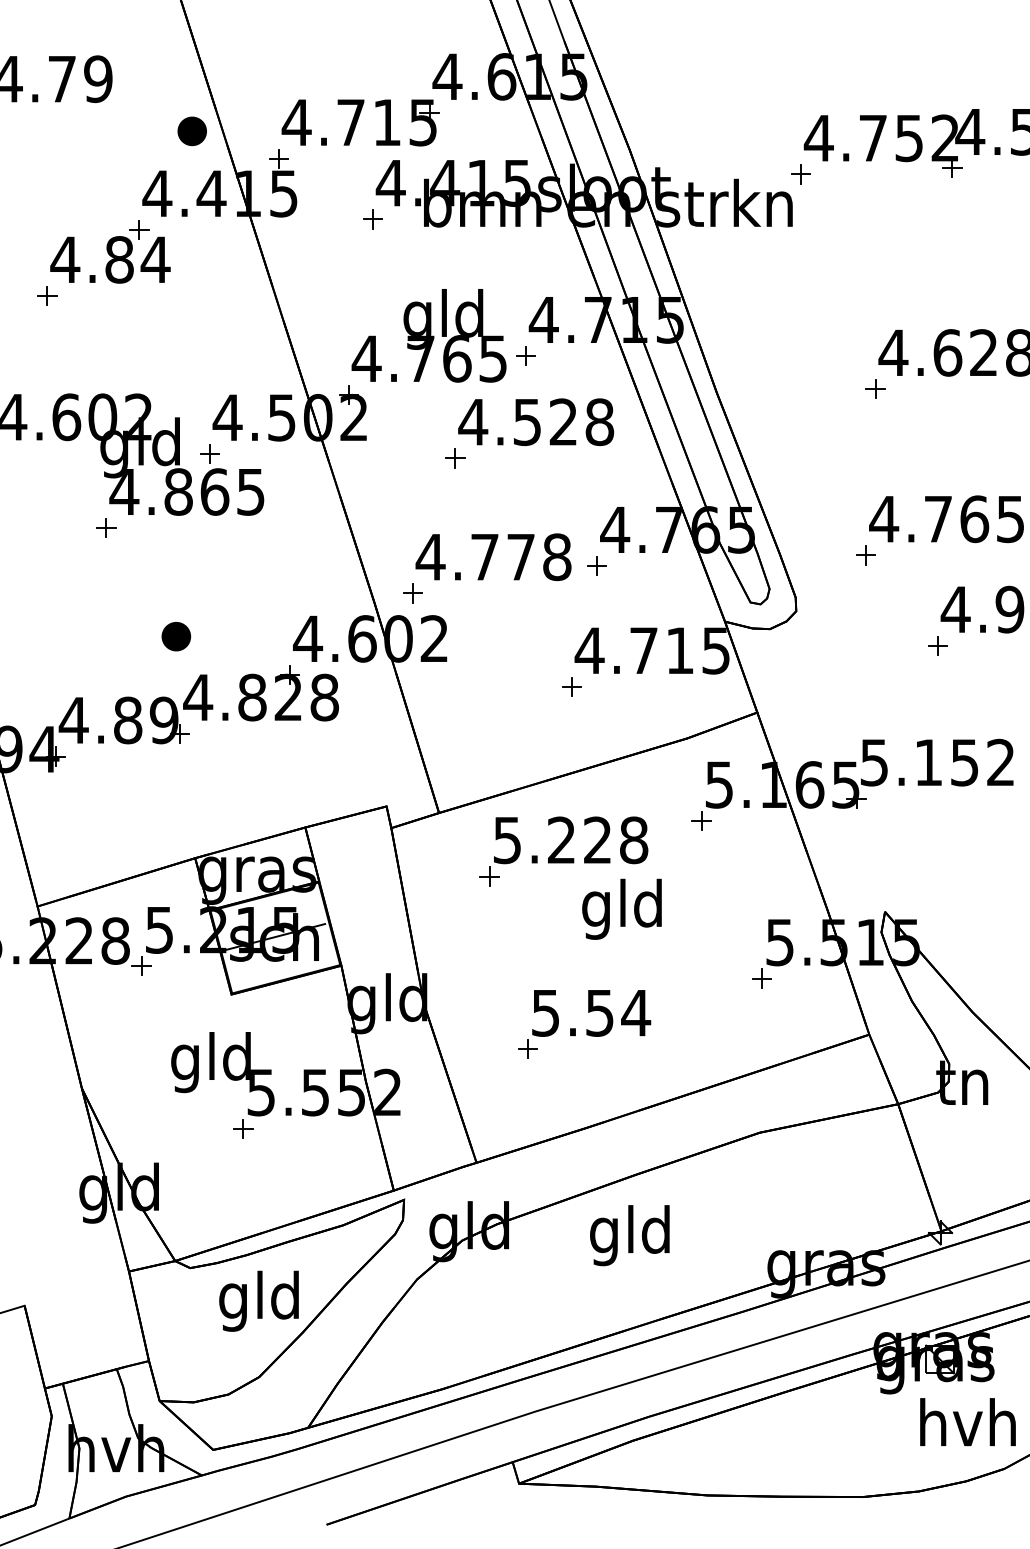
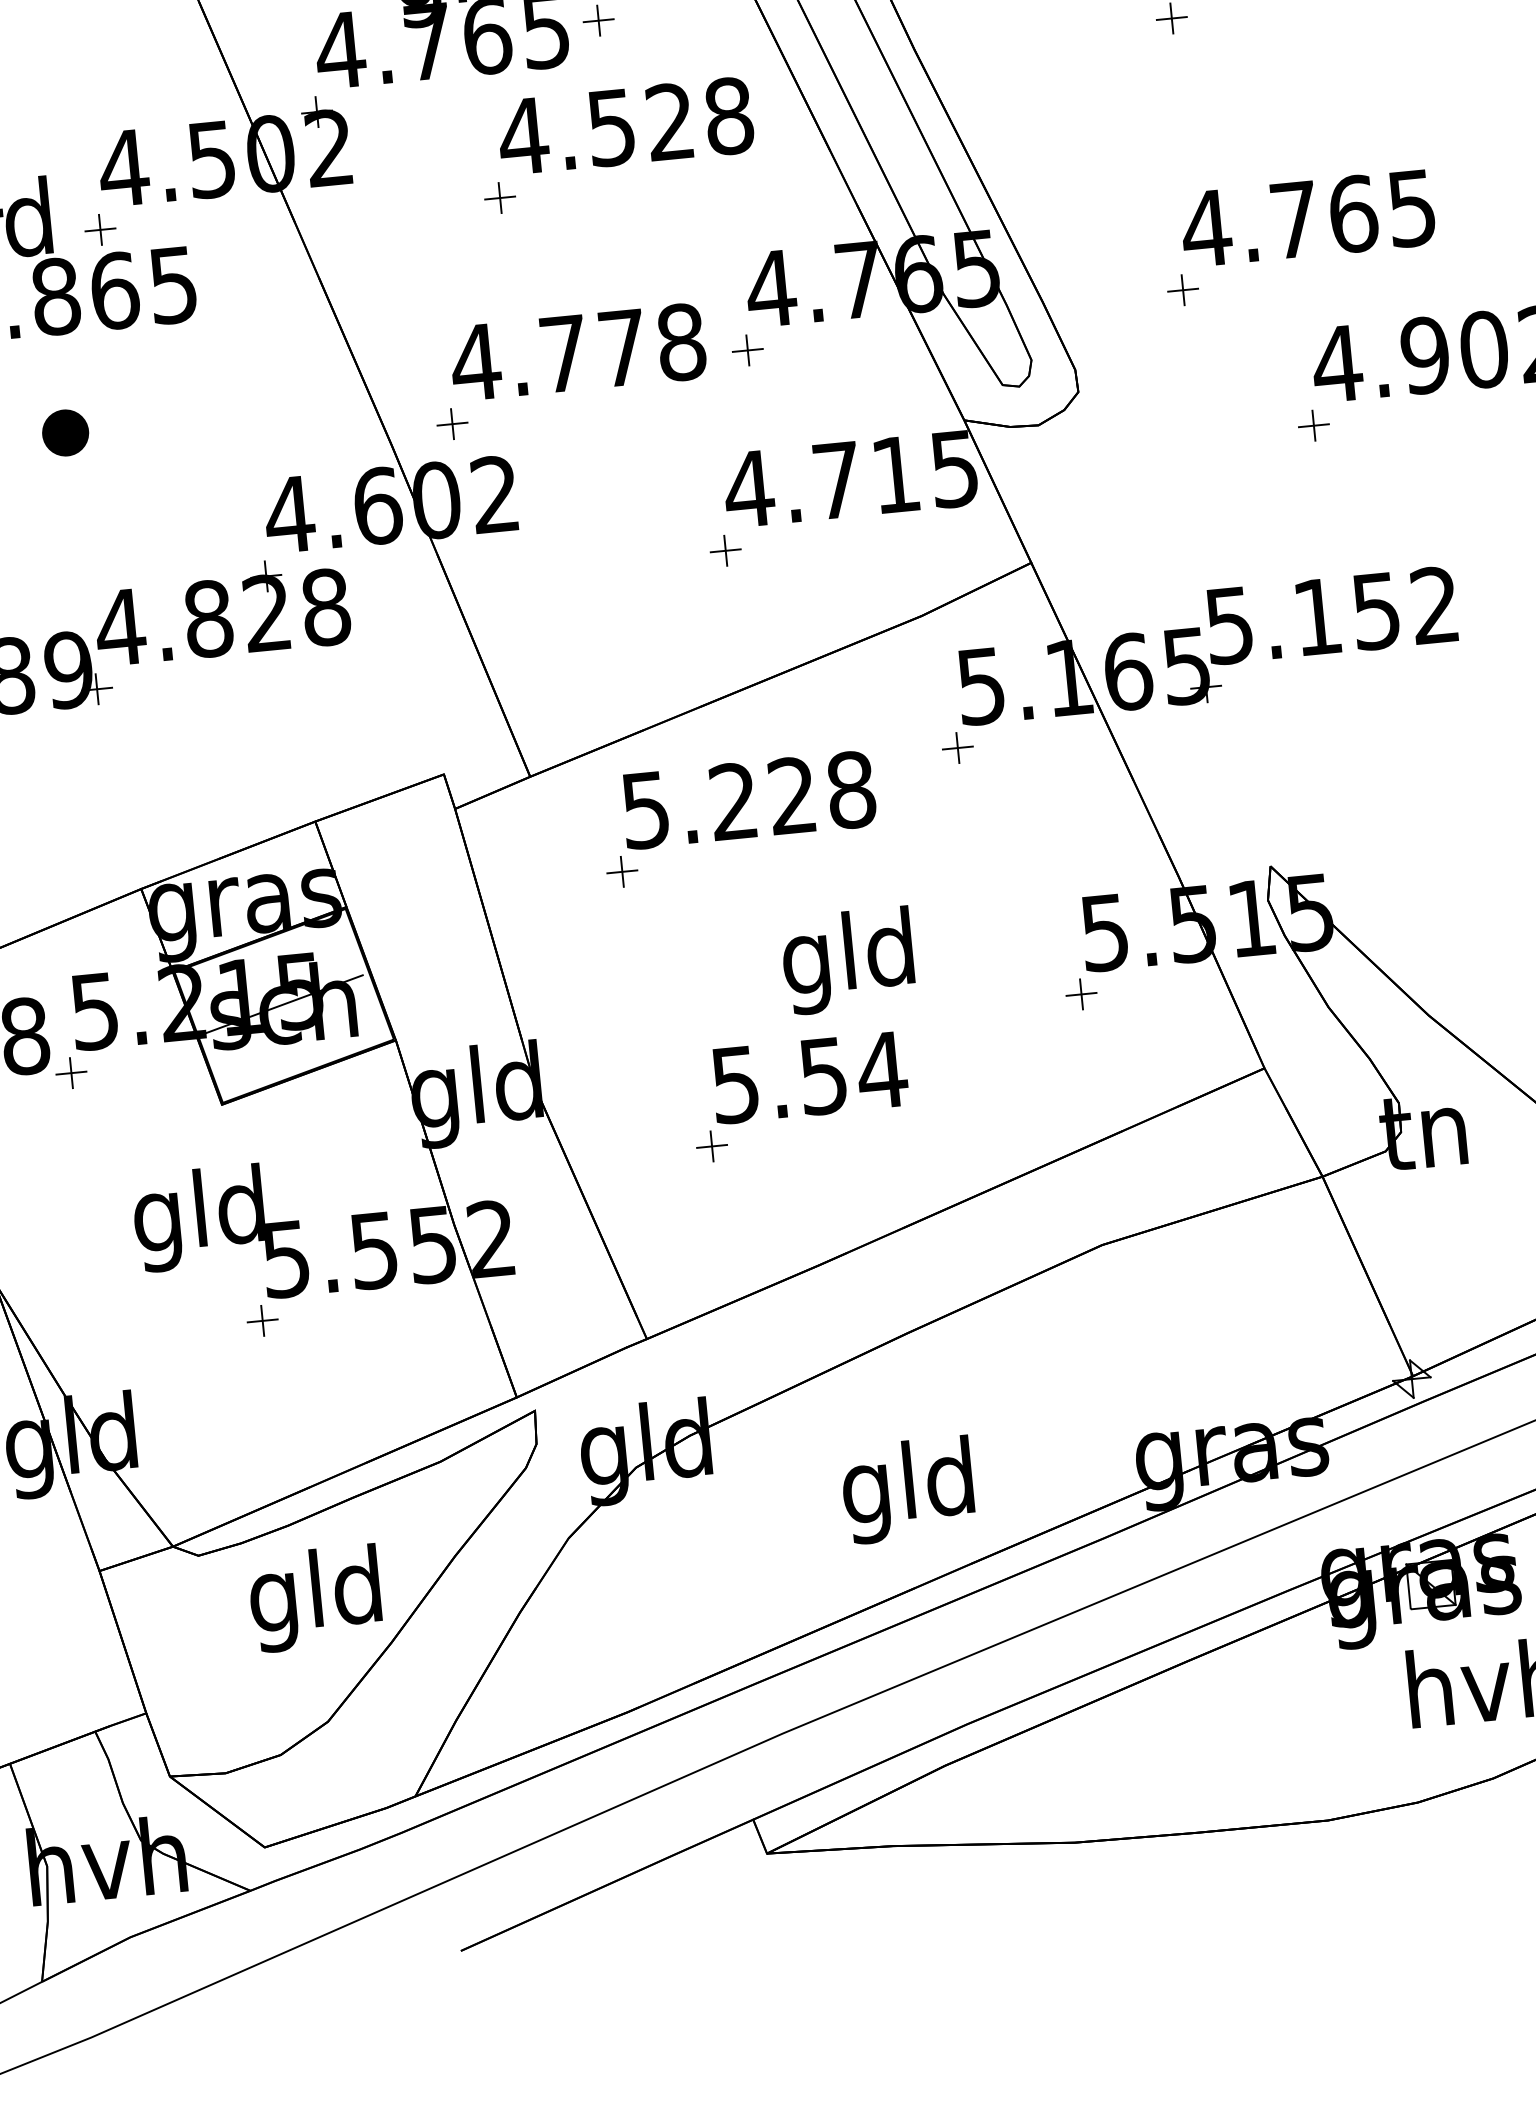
part: (176, 636) -> (65, 432), moved
text: (621, 908) -> (847, 959), moved
text: (629, 1235) -> (907, 1490), moved

